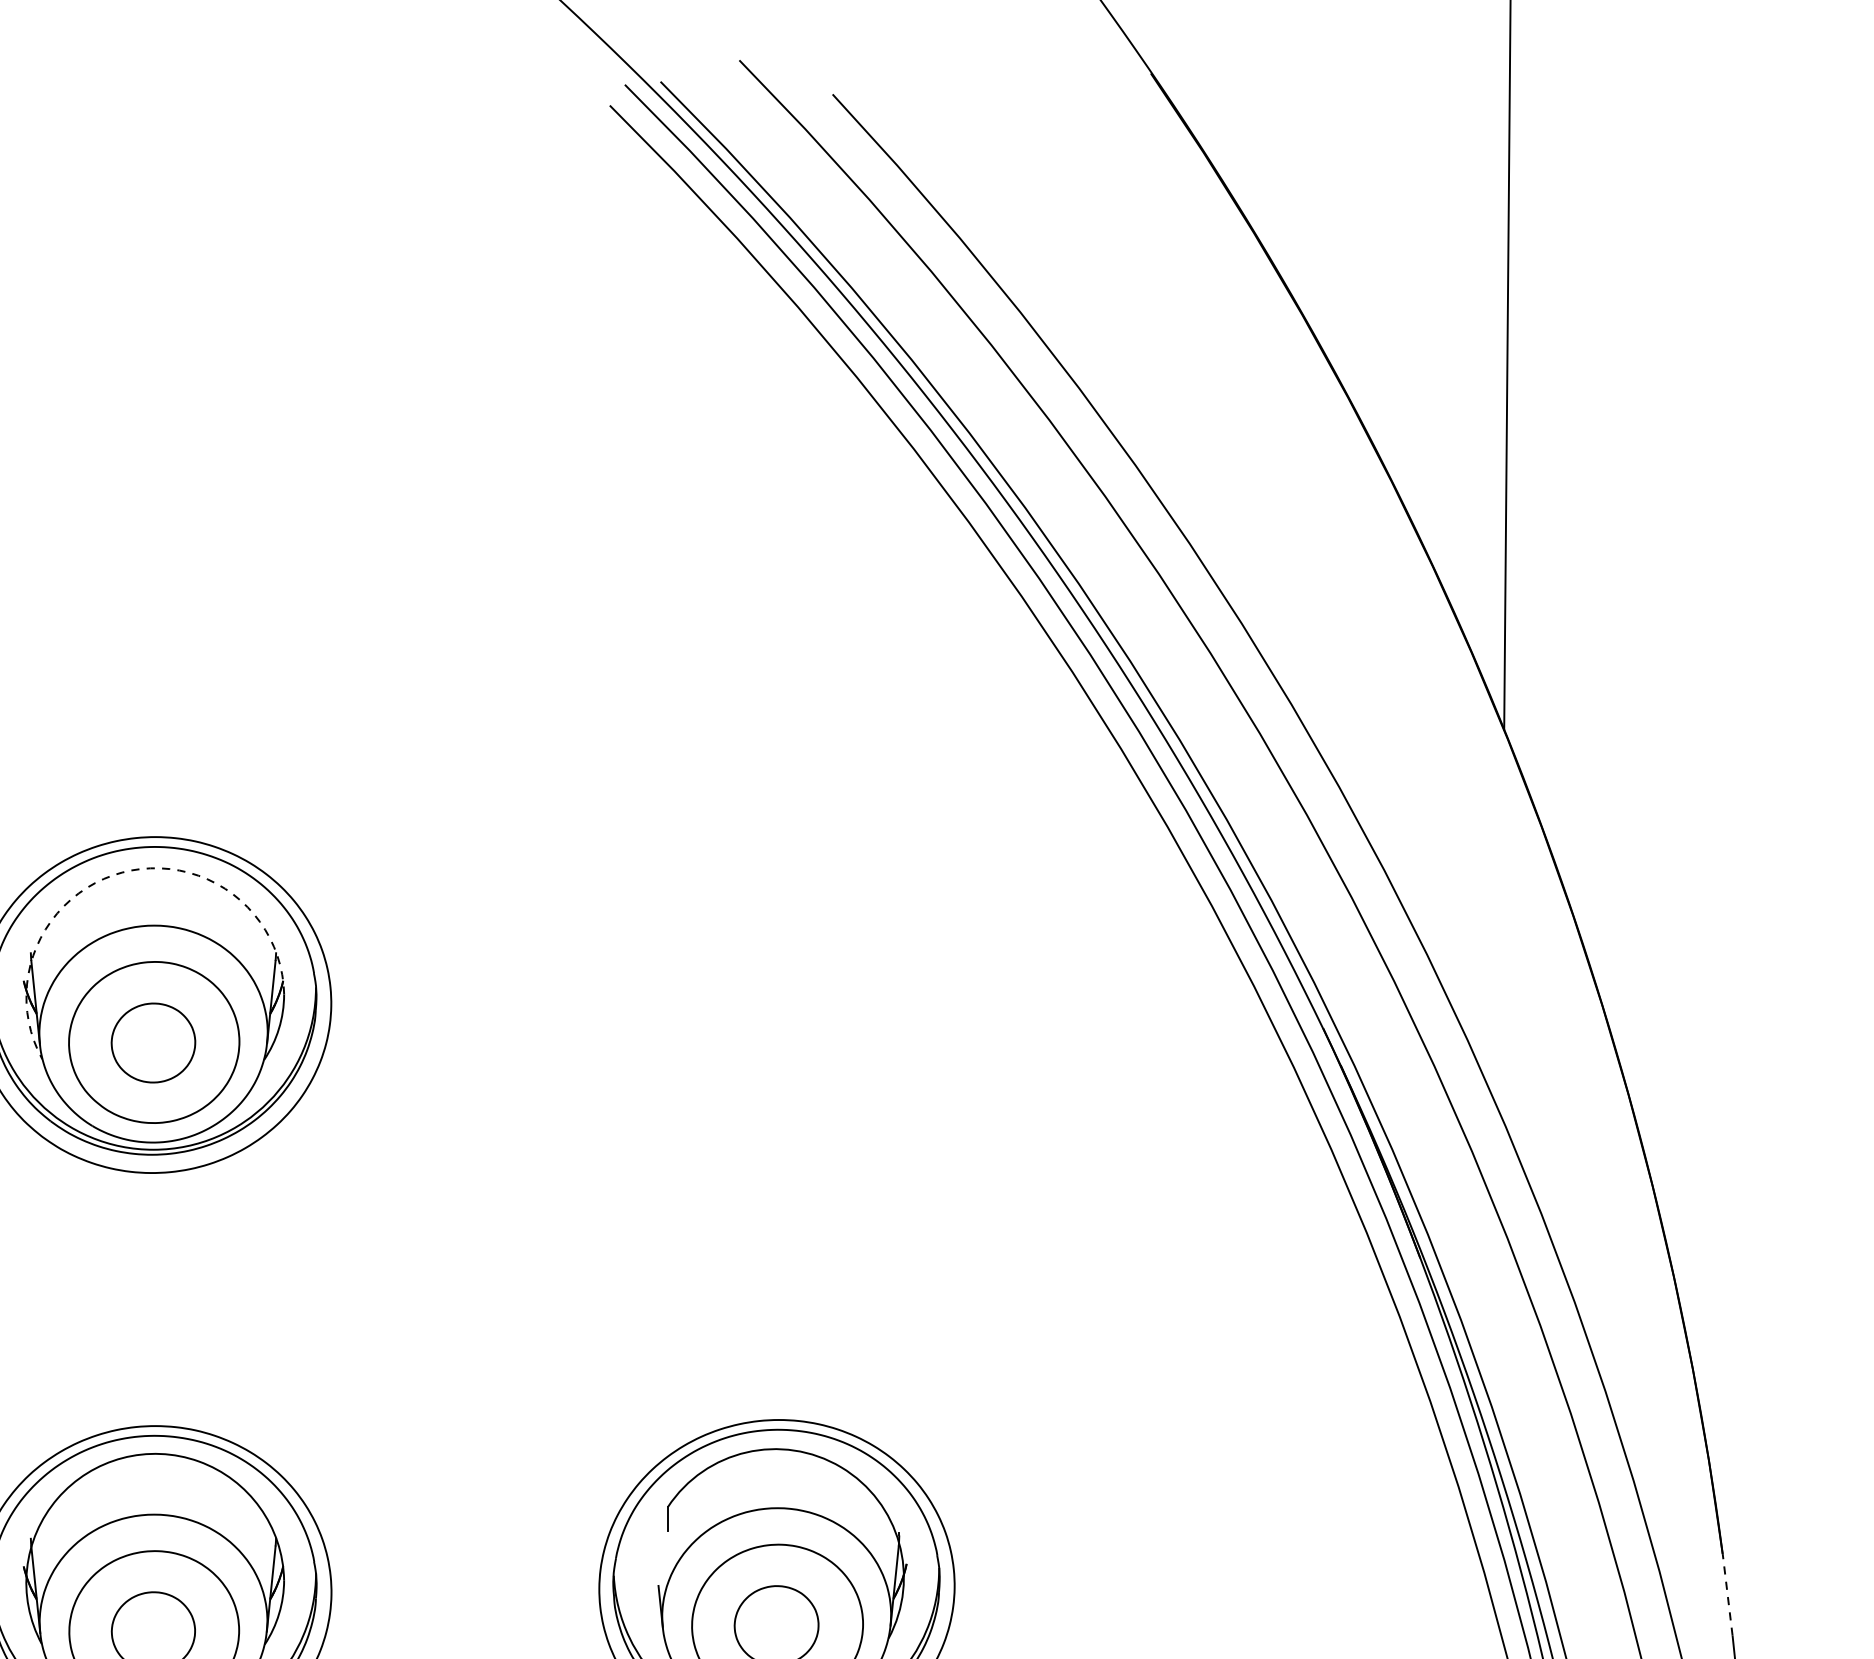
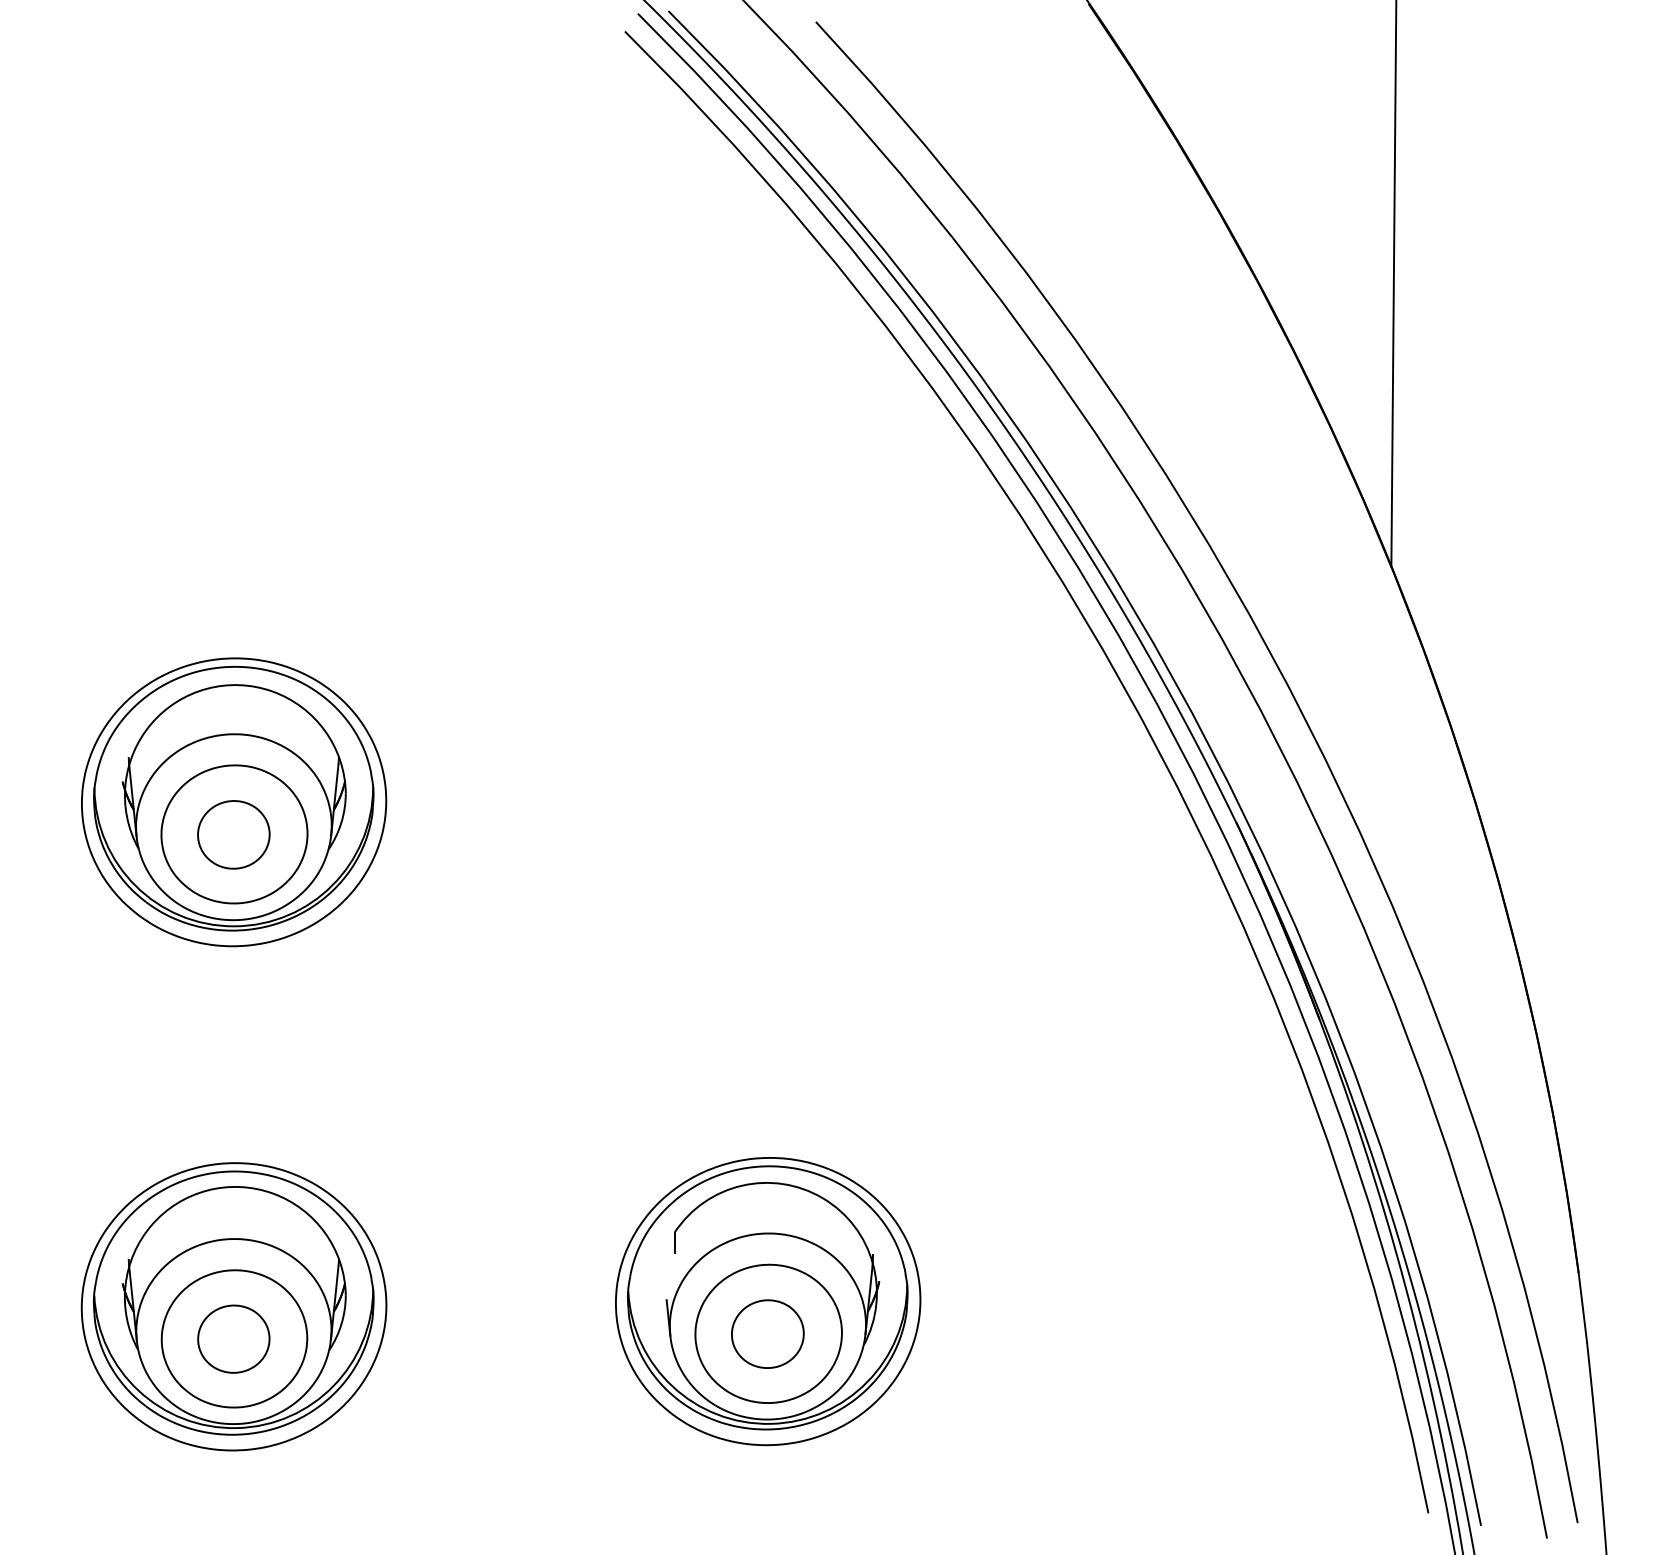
arc: (121, 872) -> (206, 688), dashed -> solid
line: (1727, 1594) -> (1582, 1307), dashed -> solid

